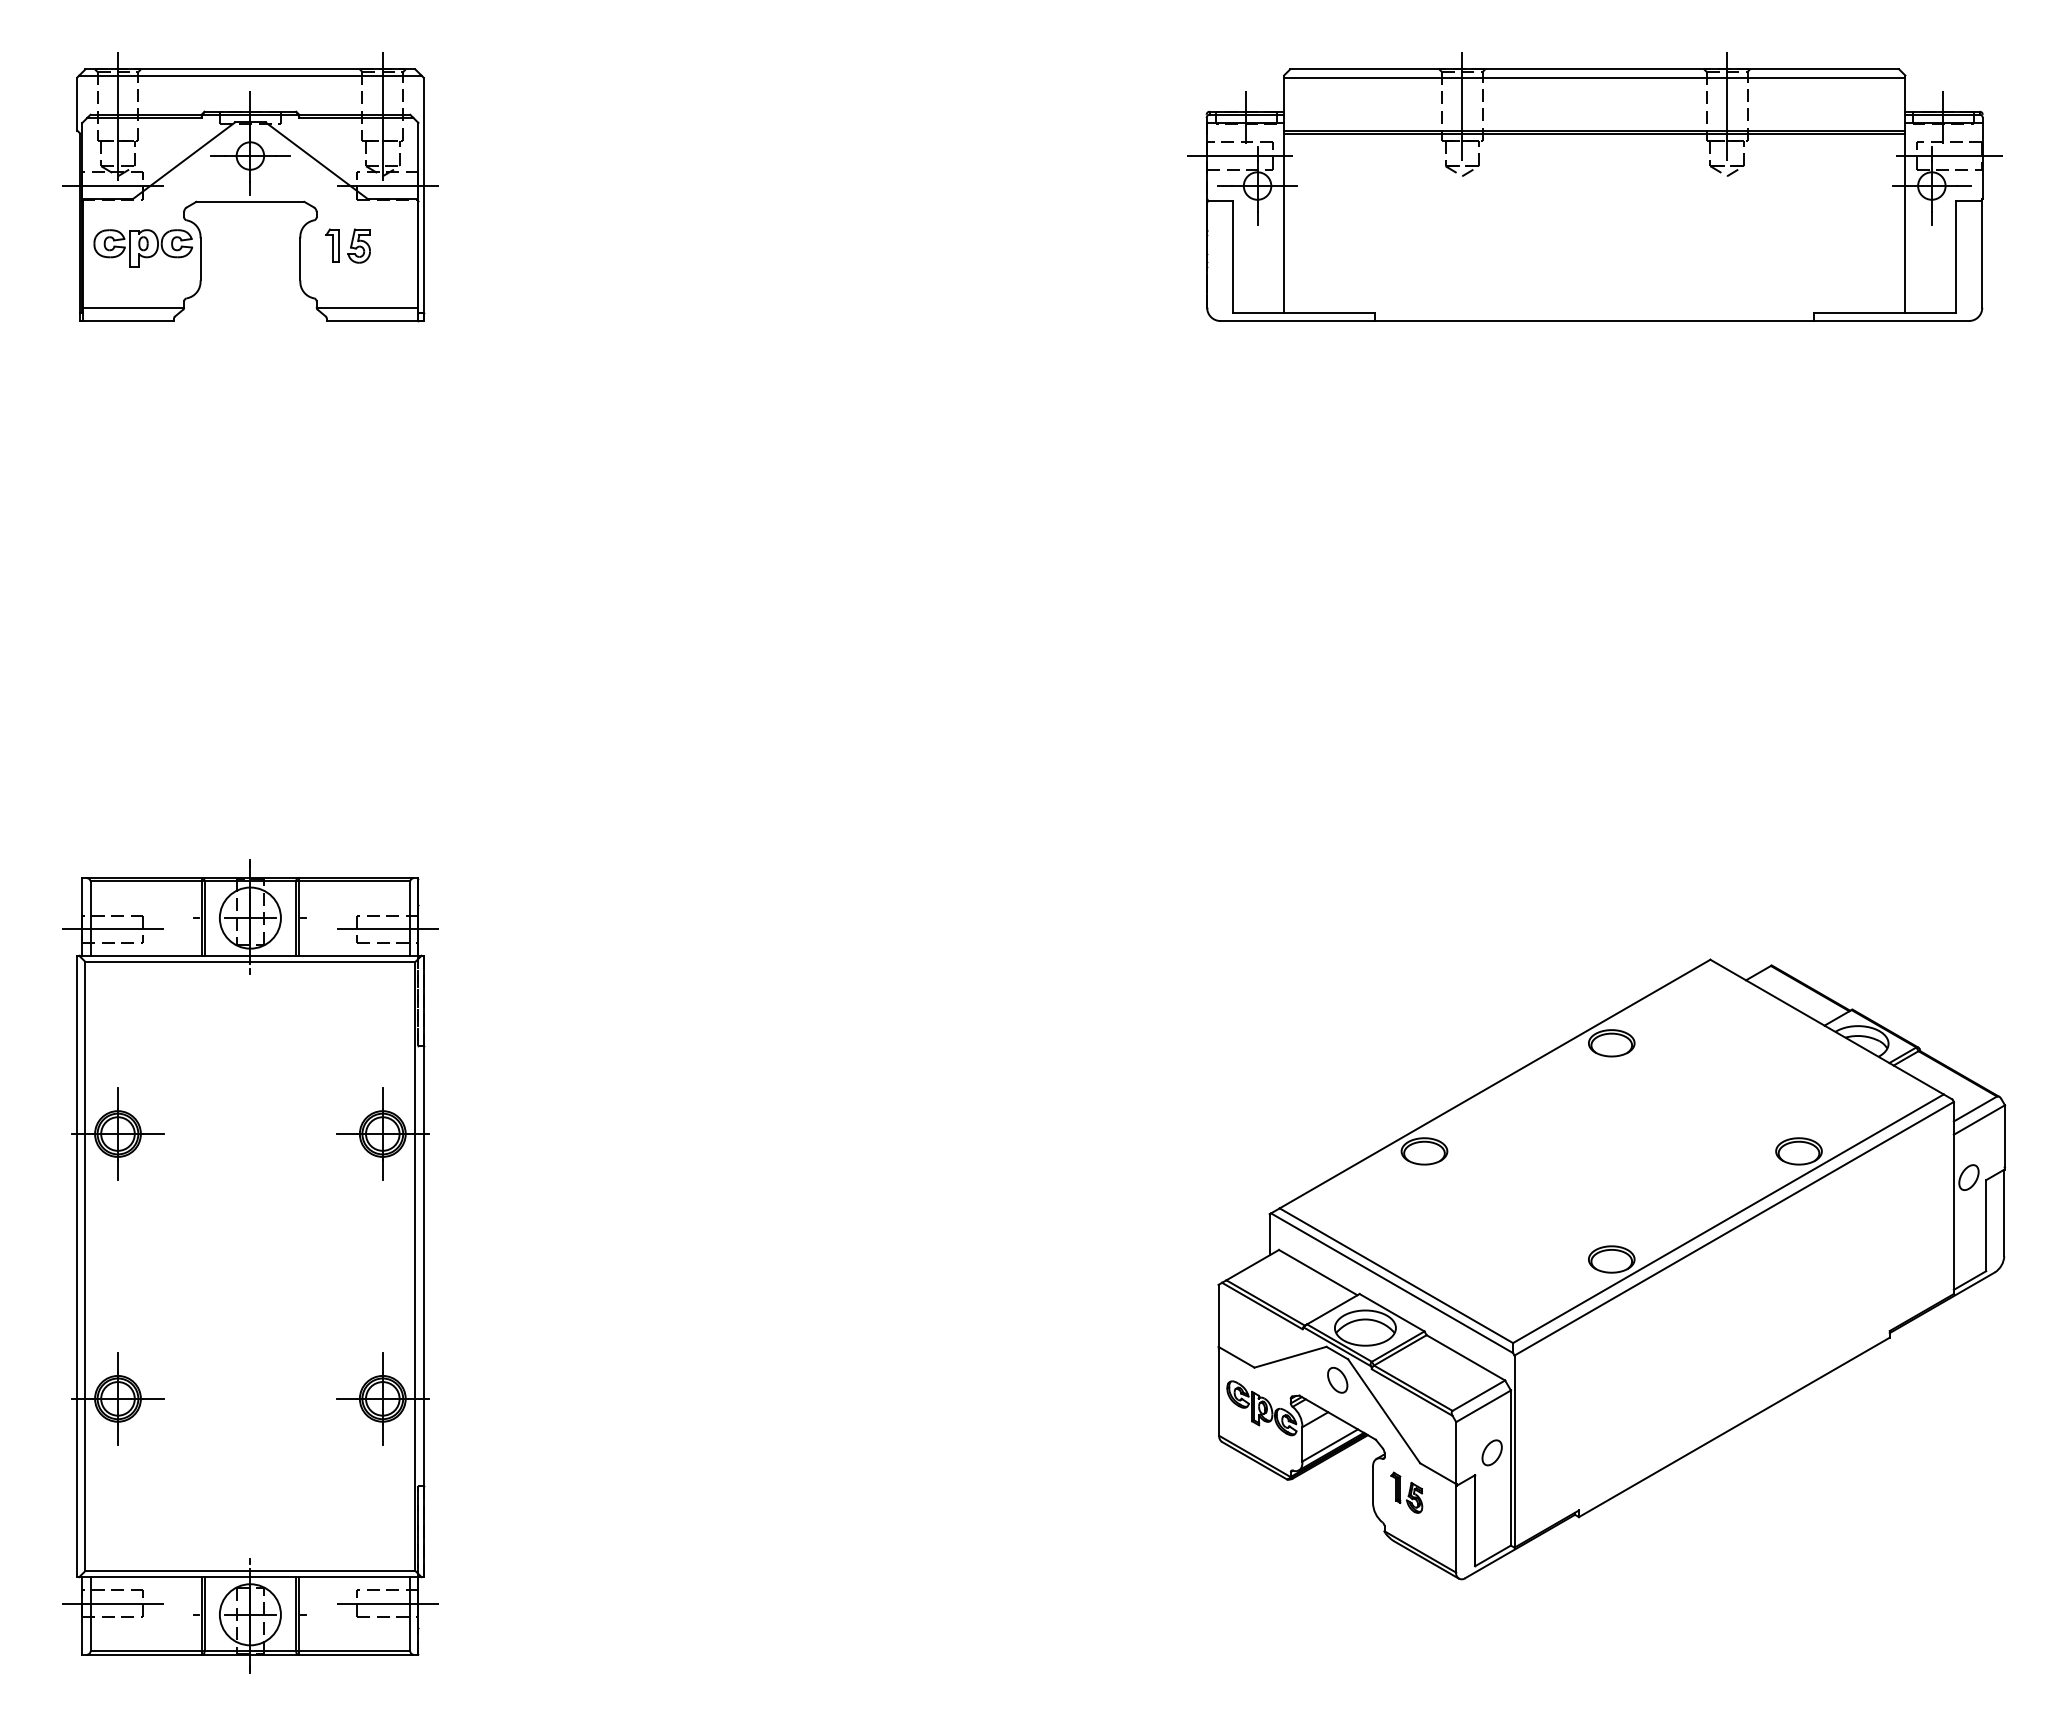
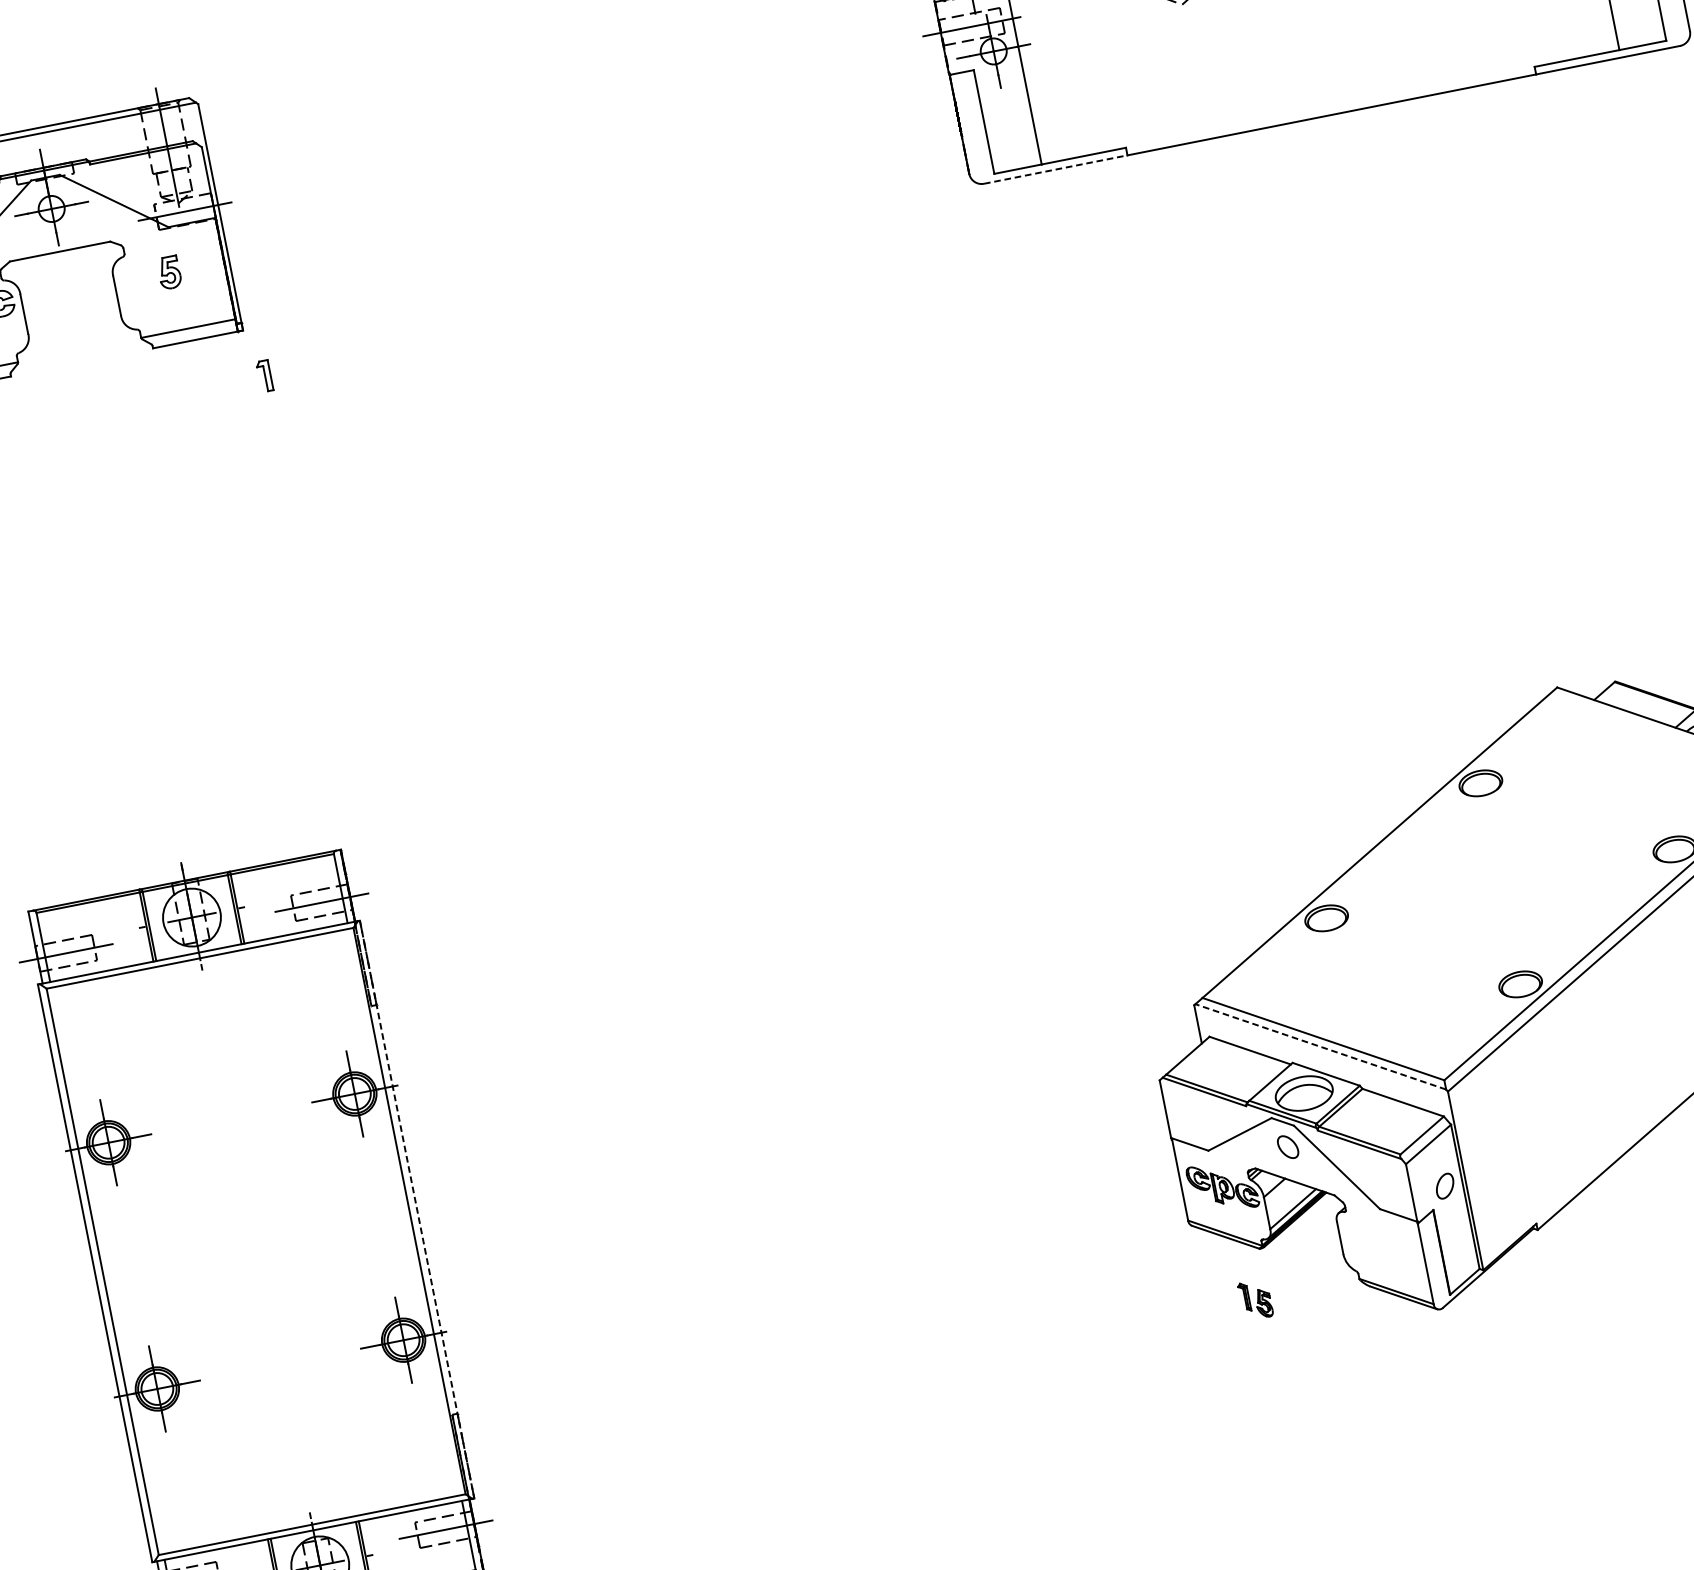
part: (332, 245) -> (264, 375), moved
line: (1298, 321) -> (1056, 169), solid -> dashed
line: (423, 1266) -> (417, 1209), solid -> dashed
line: (1392, 1283) -> (1321, 1047), solid -> dashed
part: (1406, 1492) -> (1255, 1299), moved

